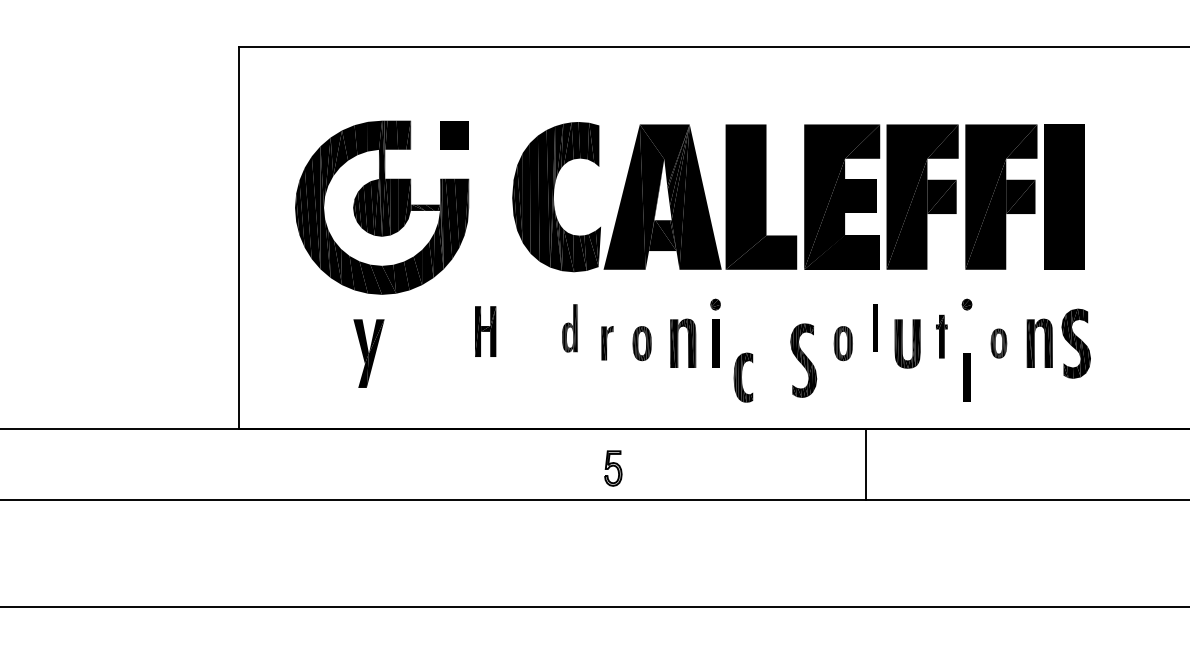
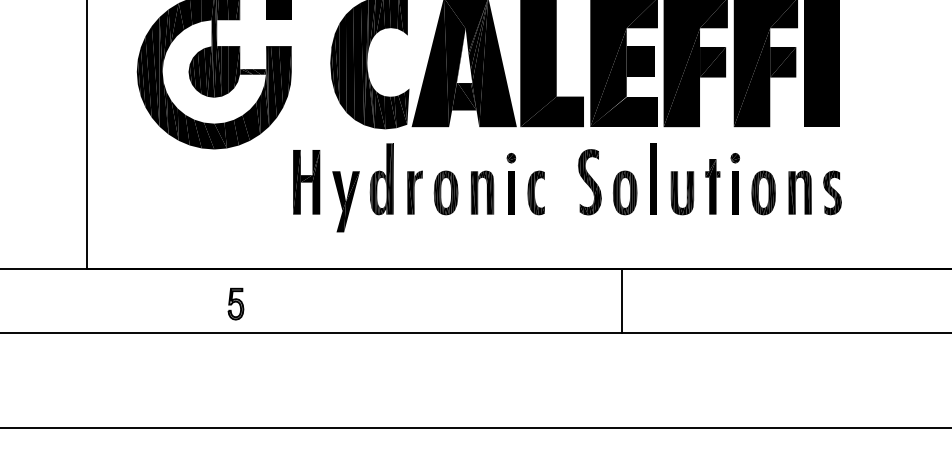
part: (874, 327) -> (652, 178), size x1.67
part: (569, 328) -> (381, 179), size x1.67
part: (485, 331) -> (306, 182), size x1.43
part: (941, 336) -> (712, 186), size x1.43
part: (607, 342) -> (415, 191), size x1.43
part: (641, 343) -> (445, 192), size x1.43
part: (843, 343) -> (625, 192), size x1.43
part: (998, 343) -> (763, 192), size x1.67
part: (1075, 343) -> (831, 192), size x0.71
part: (368, 353) -> (345, 201), moved
part: (803, 360) -> (589, 182), moved
part: (743, 377) -> (536, 192), moved
part: (966, 377) -> (734, 192), moved
line: (865, 464) -> (621, 300), moved
part: (613, 468) -> (236, 304), moved

